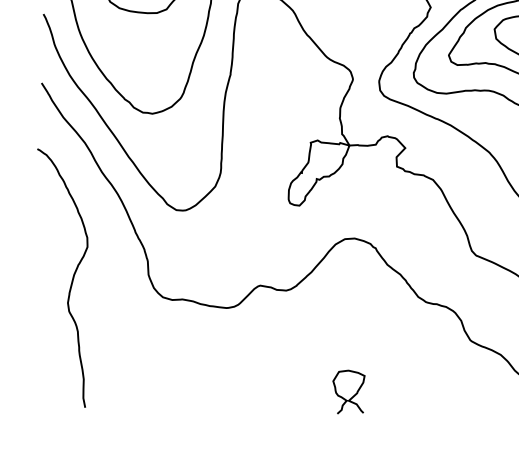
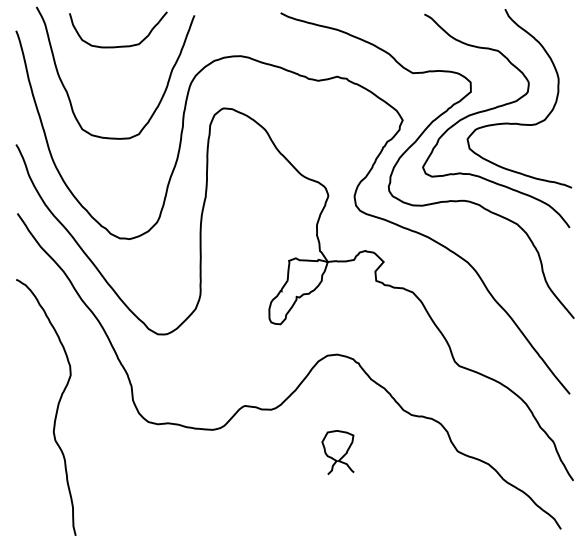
curve: (351, 396) -> (341, 456), moved

